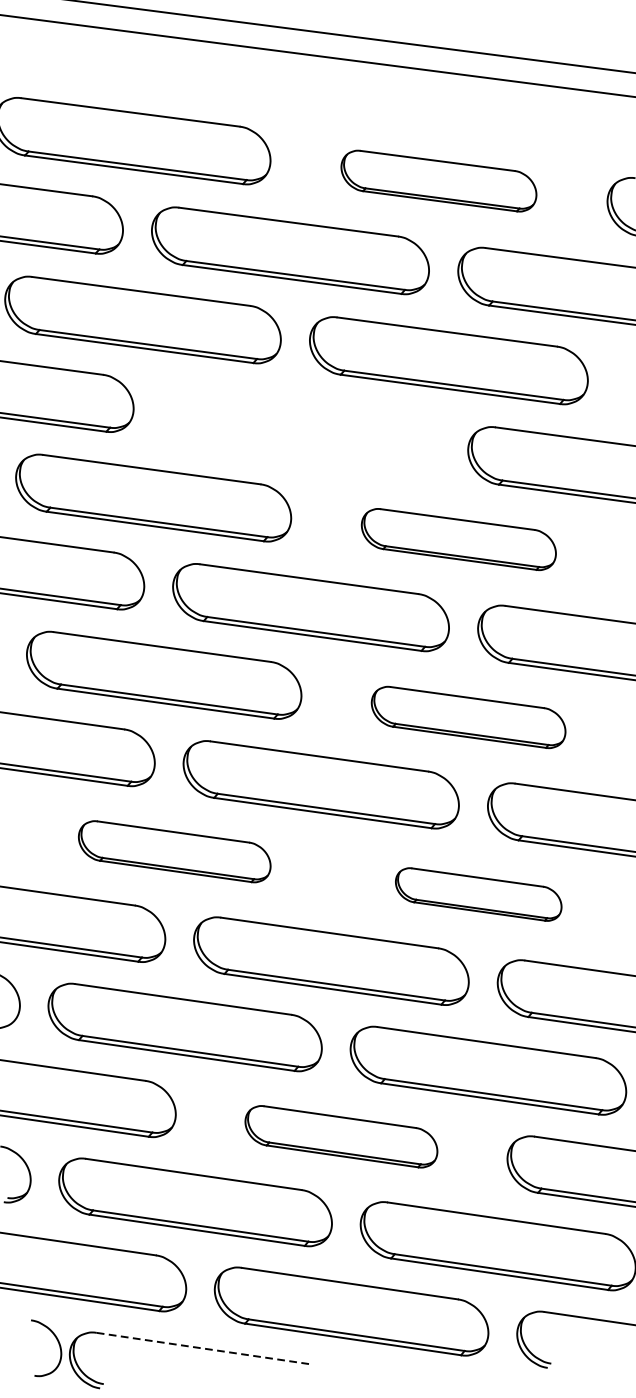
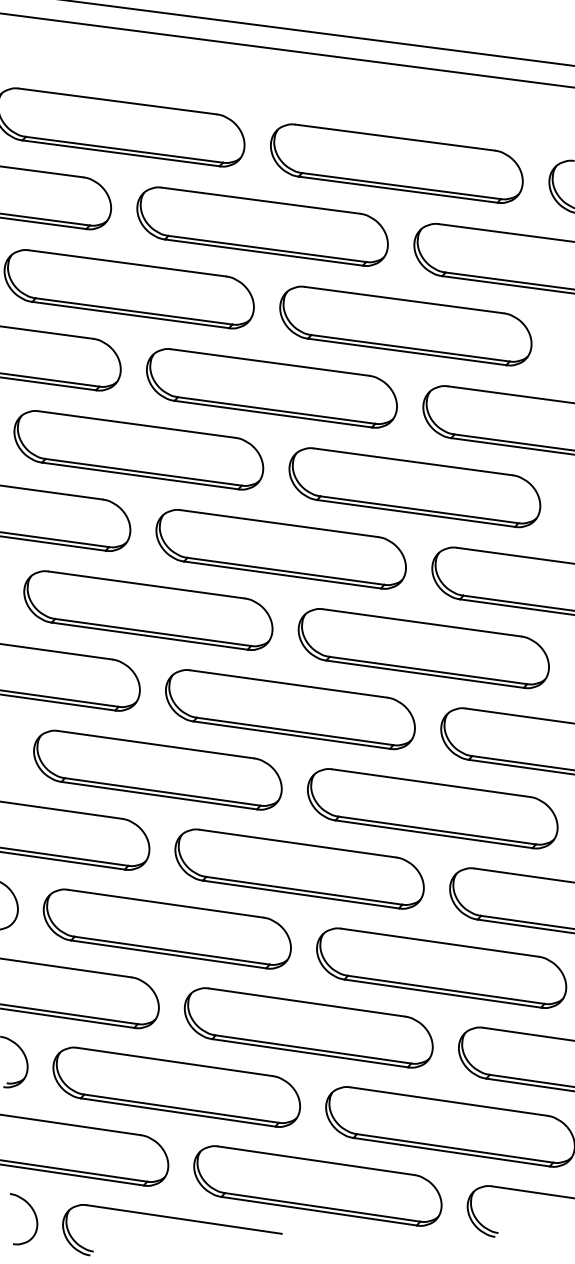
part: (438, 180) -> (396, 163), size x1.43
part: (300, 429) -> (271, 388), added
part: (458, 539) -> (414, 487), size x1.43
part: (468, 717) -> (423, 648), size x1.43
part: (174, 851) -> (157, 769), size x1.43
part: (478, 894) -> (432, 808), size x1.67
part: (341, 1136) -> (308, 1027), size x1.43
curve: (58, 1344) -> (34, 1215), moved
line: (205, 1348) -> (185, 1219), dashed -> solid

